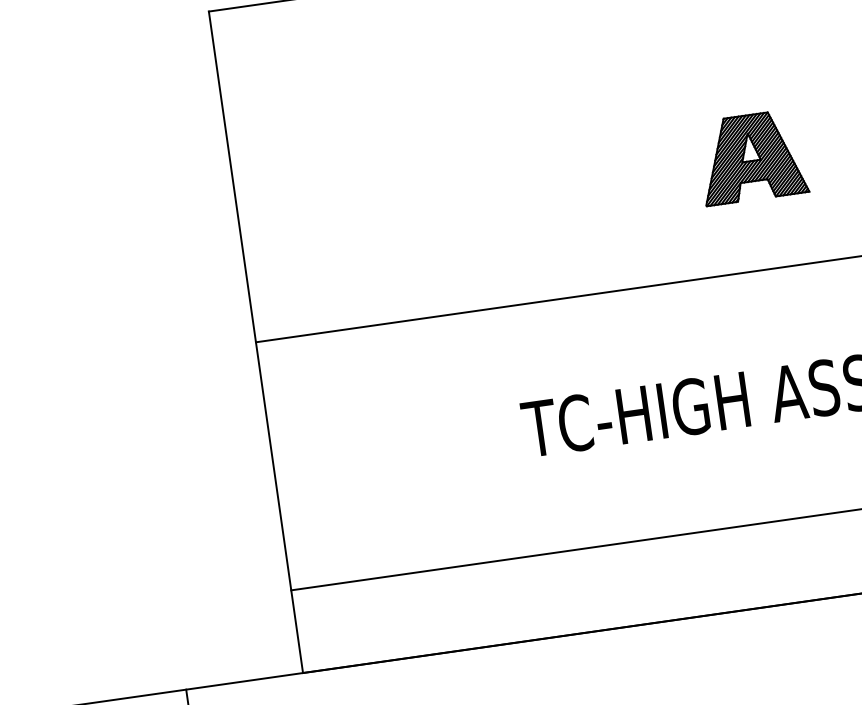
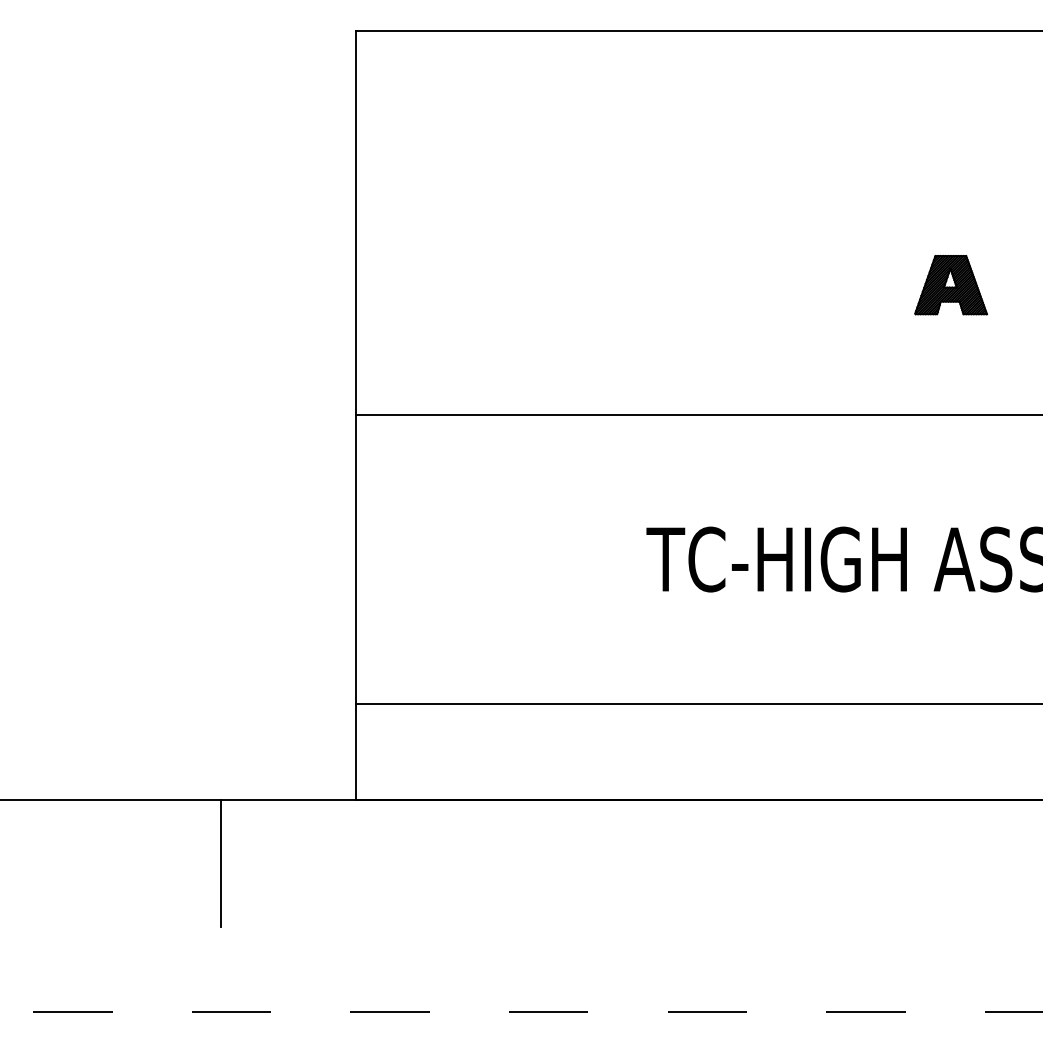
part: (751, 156) -> (950, 284), size x0.6

